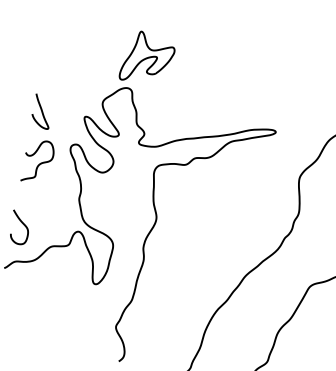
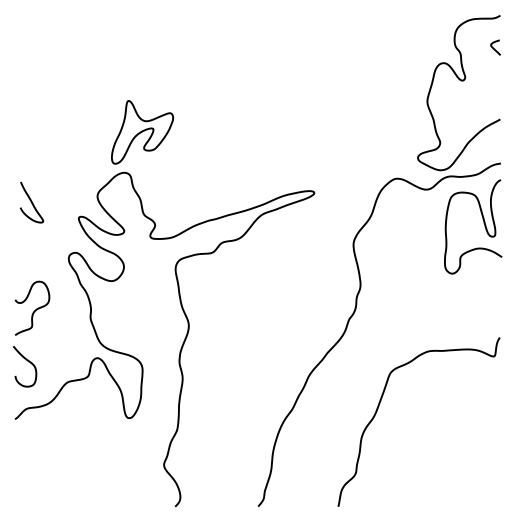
curve: (42, 111) -> (32, 202), moved
curve: (40, 163) -> (35, 309), moved

